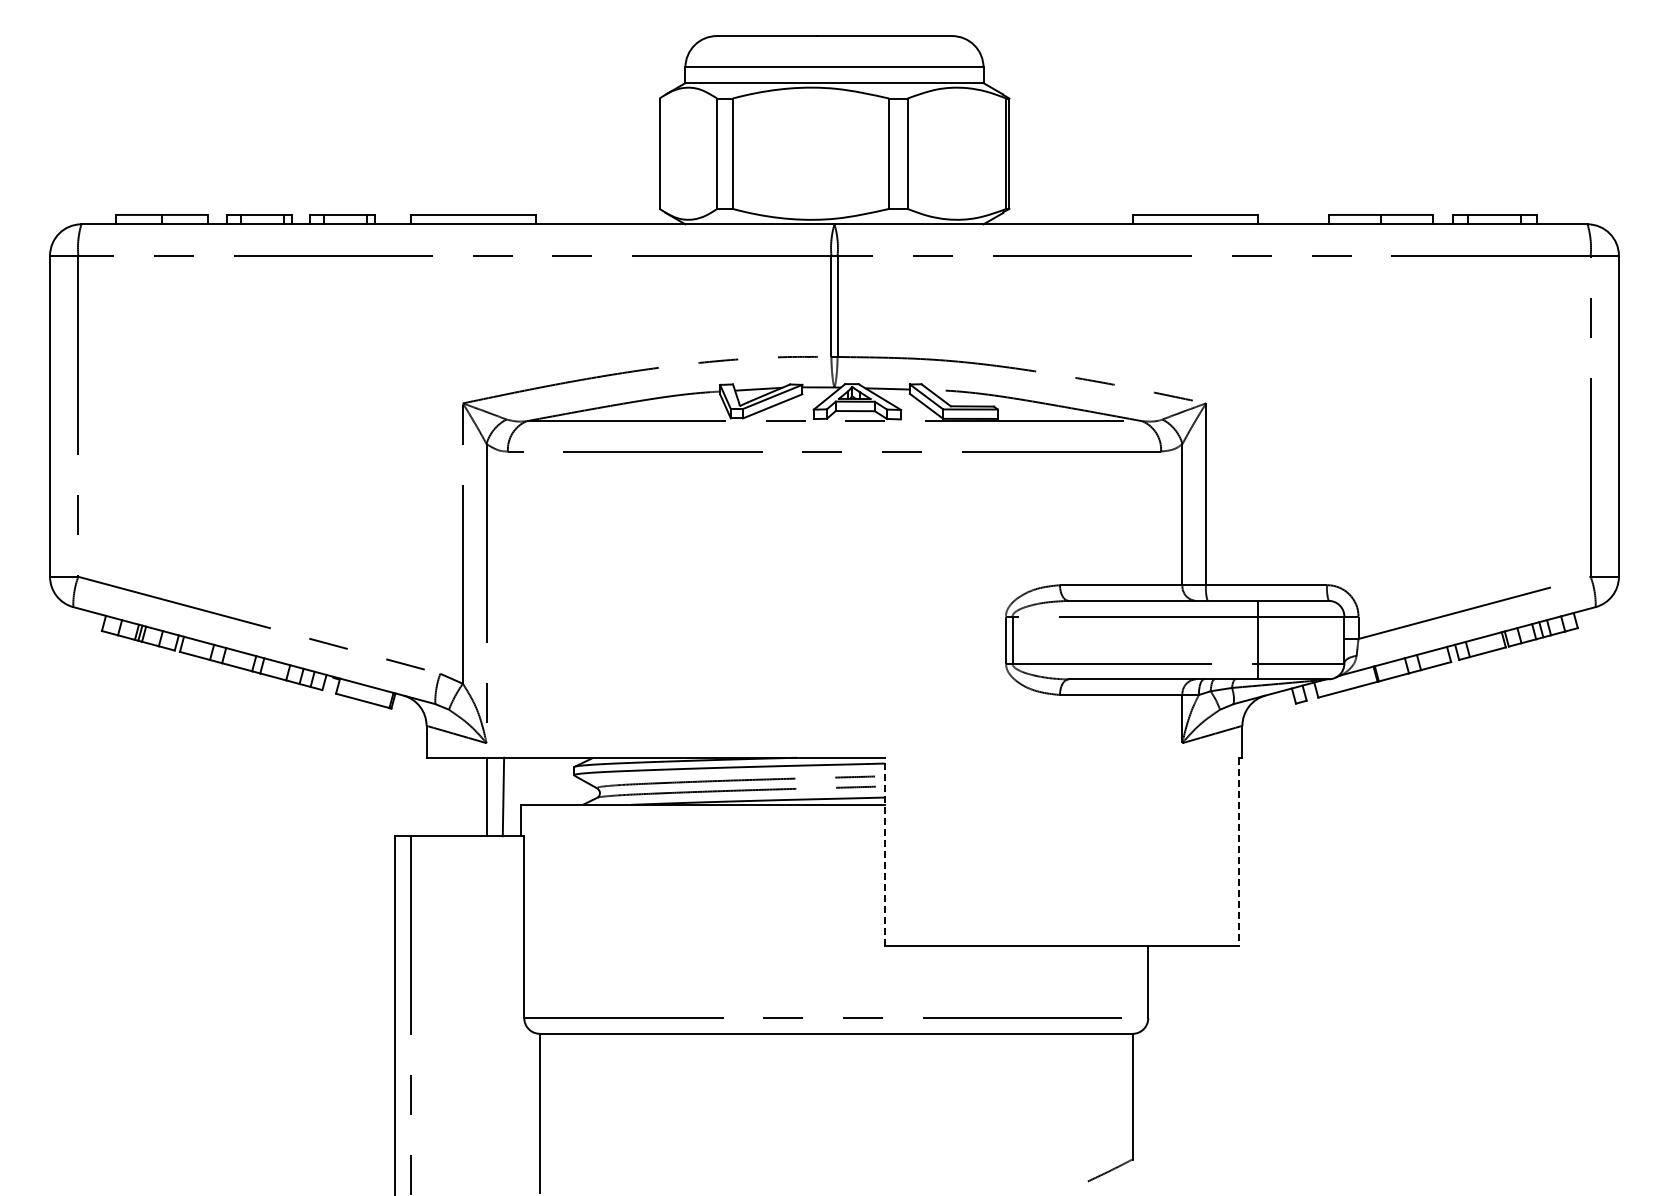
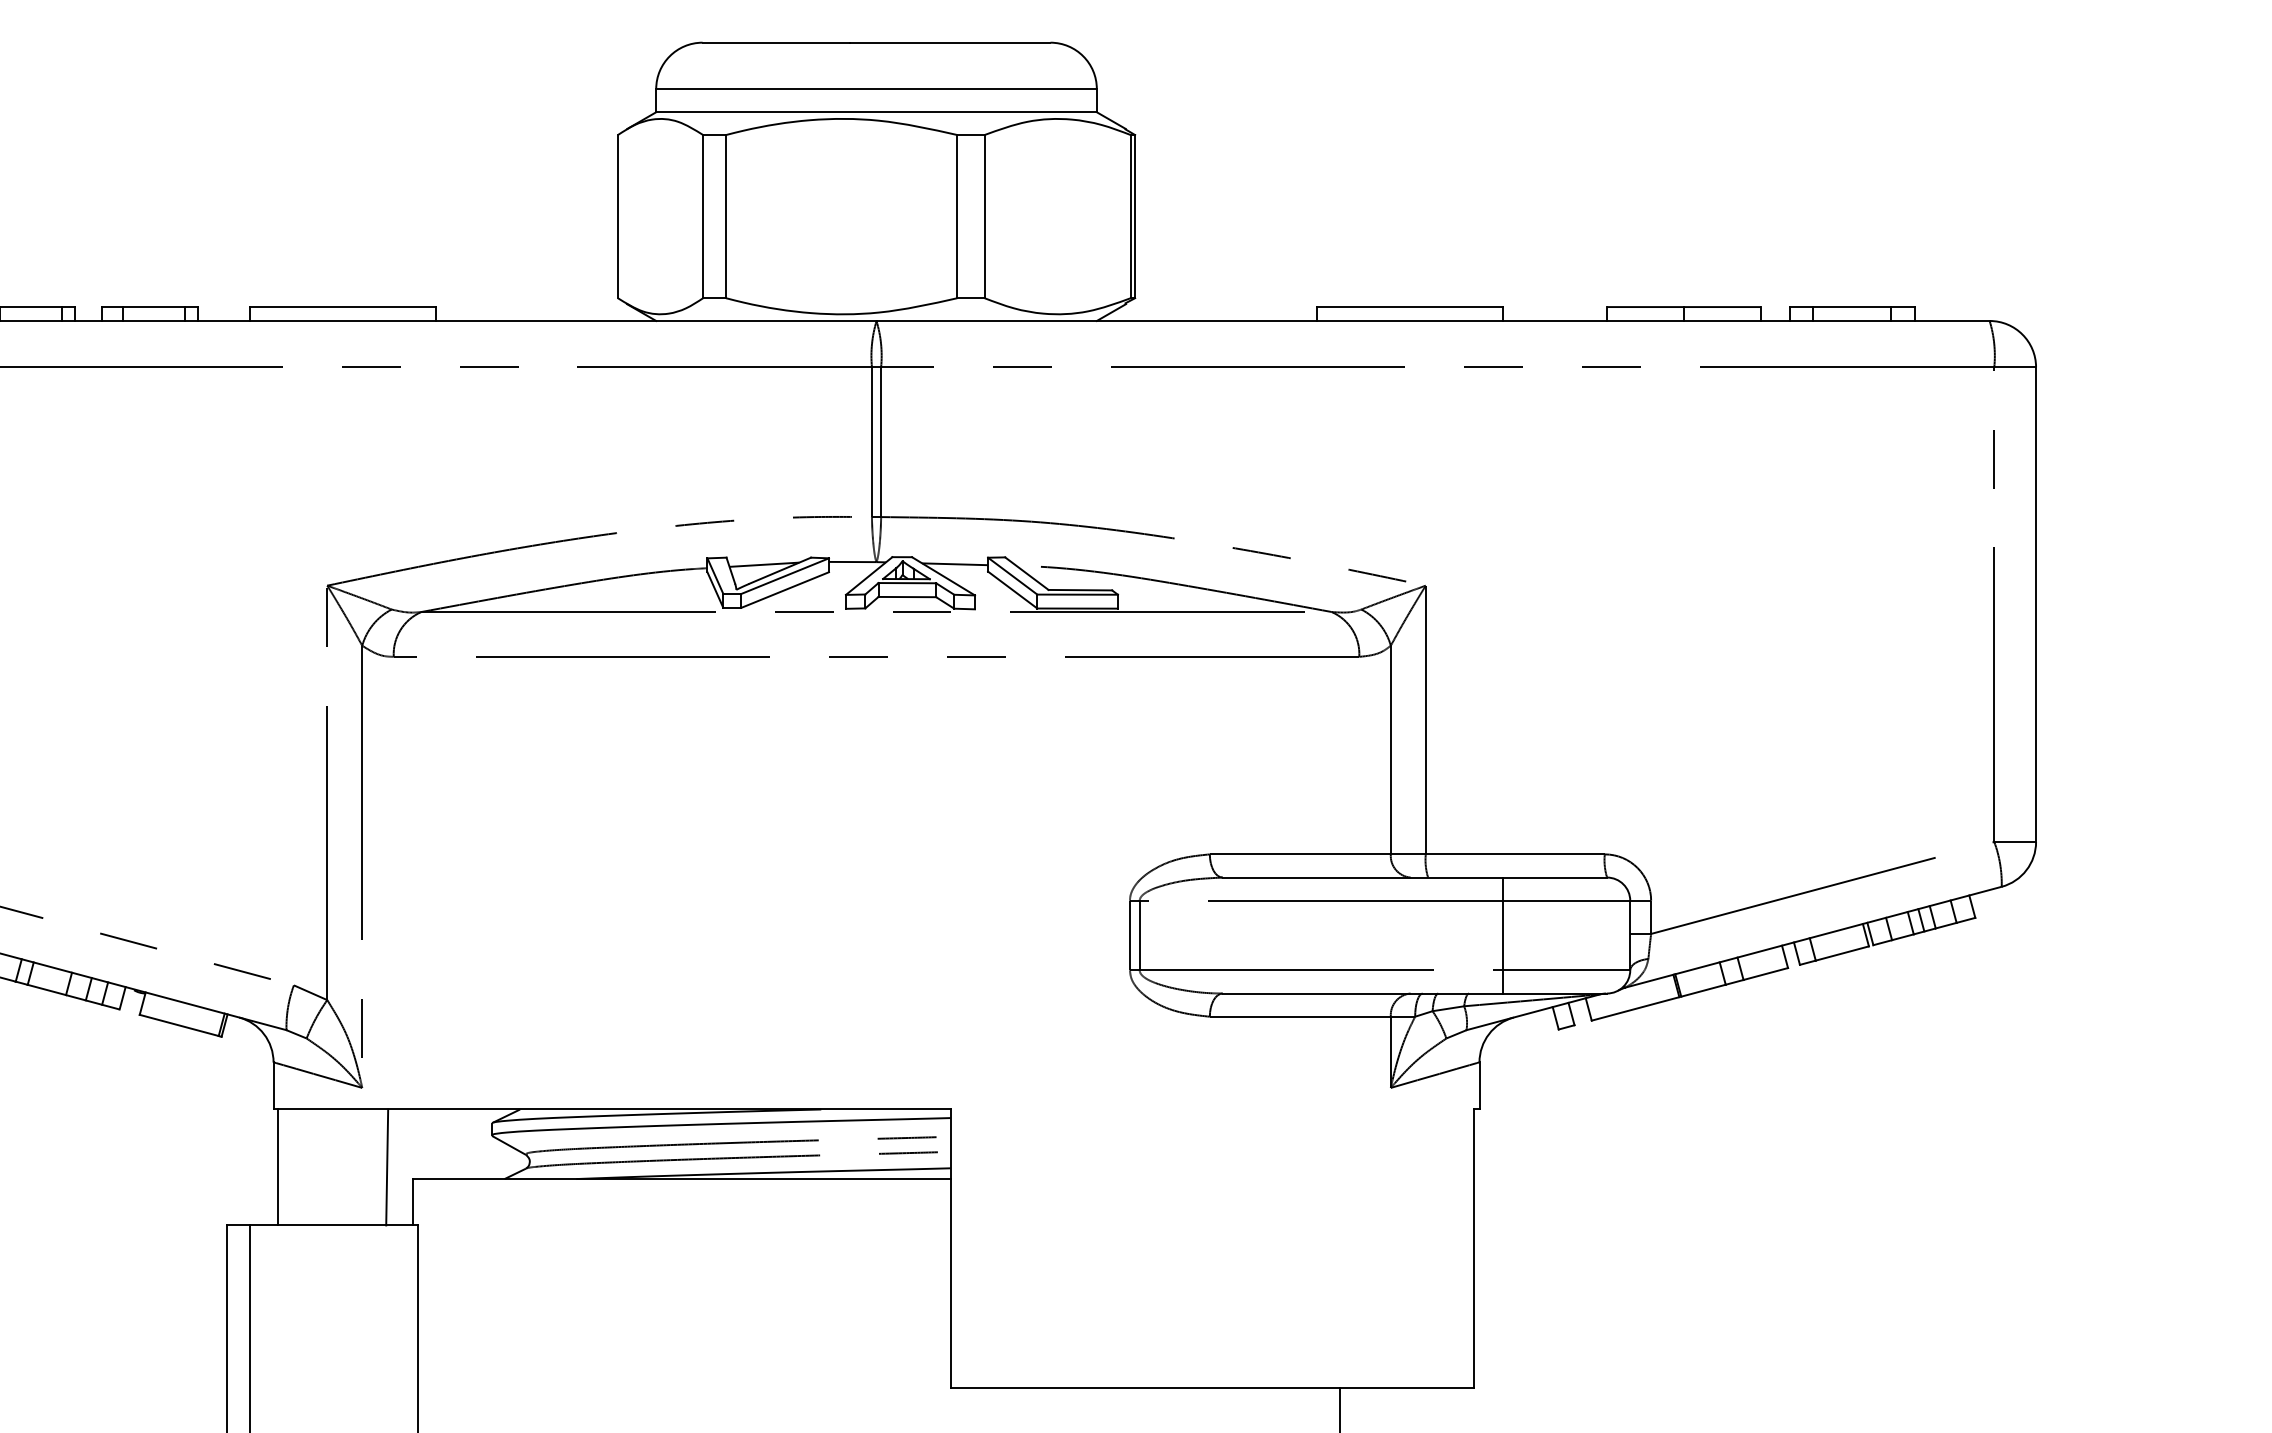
line: (486, 796) -> (277, 1166), moved
line: (884, 851) -> (950, 1248), dashed -> solid
line: (1238, 852) -> (1473, 1249), dashed -> solid

